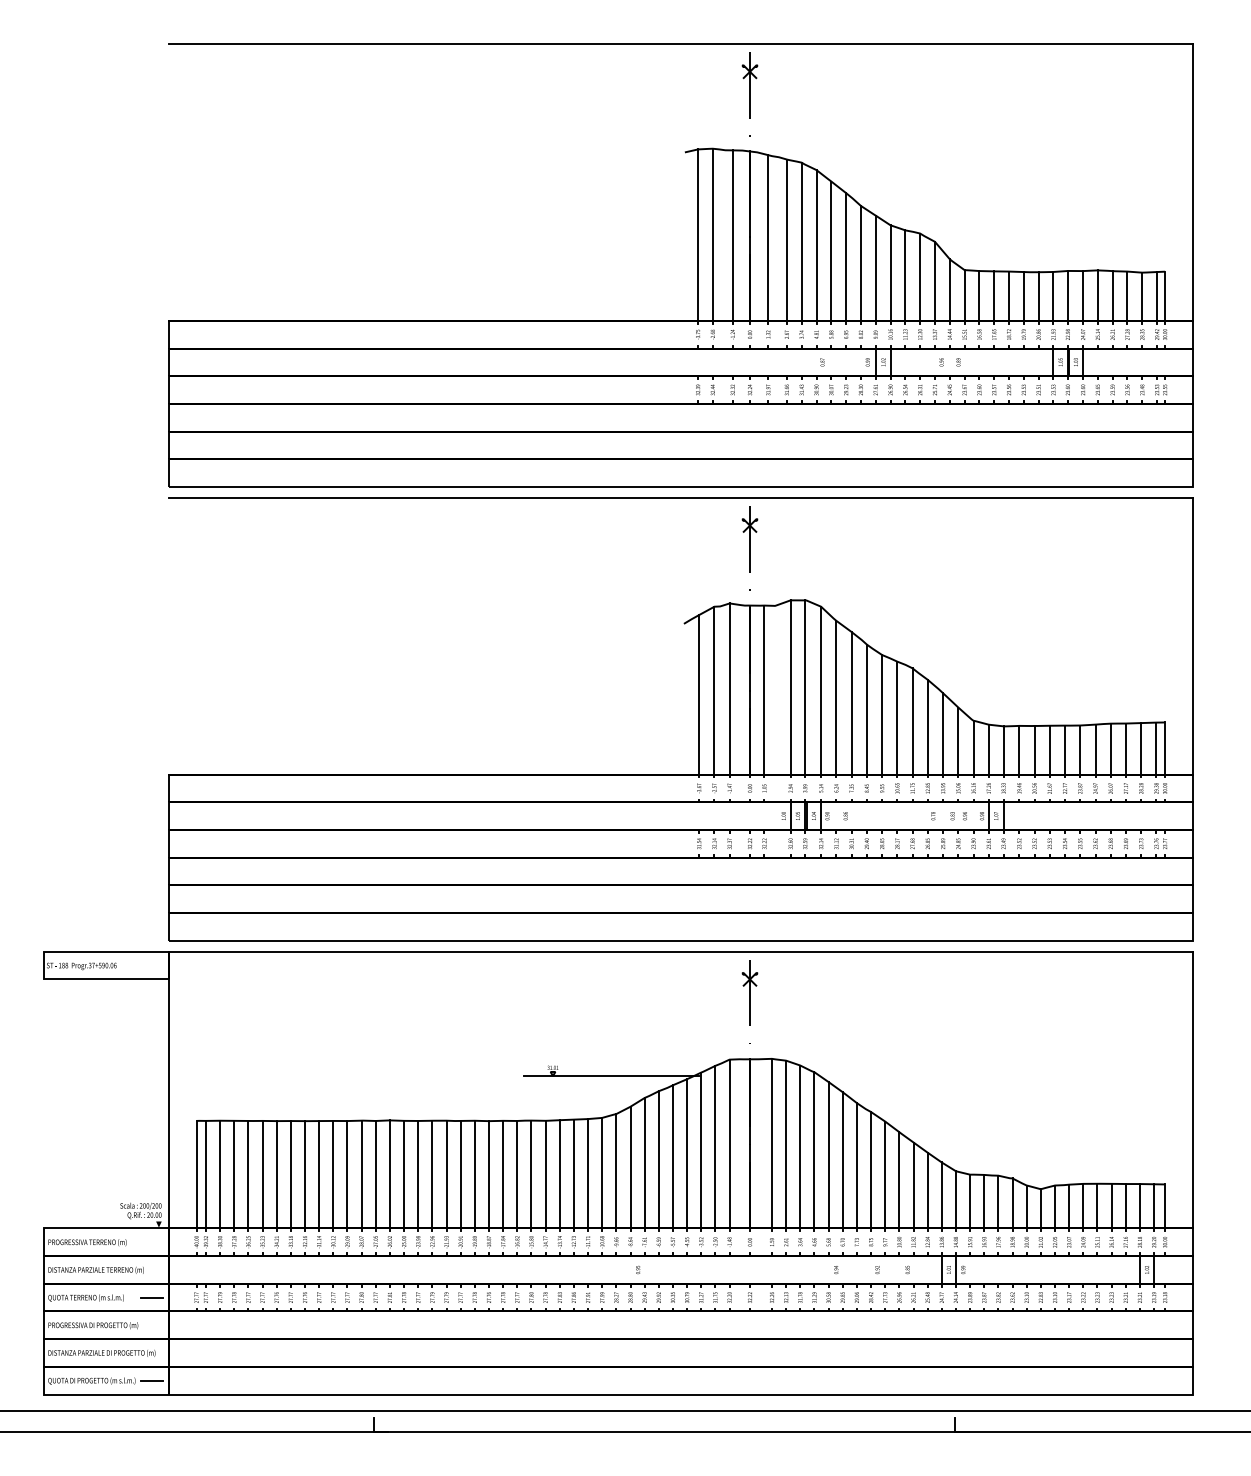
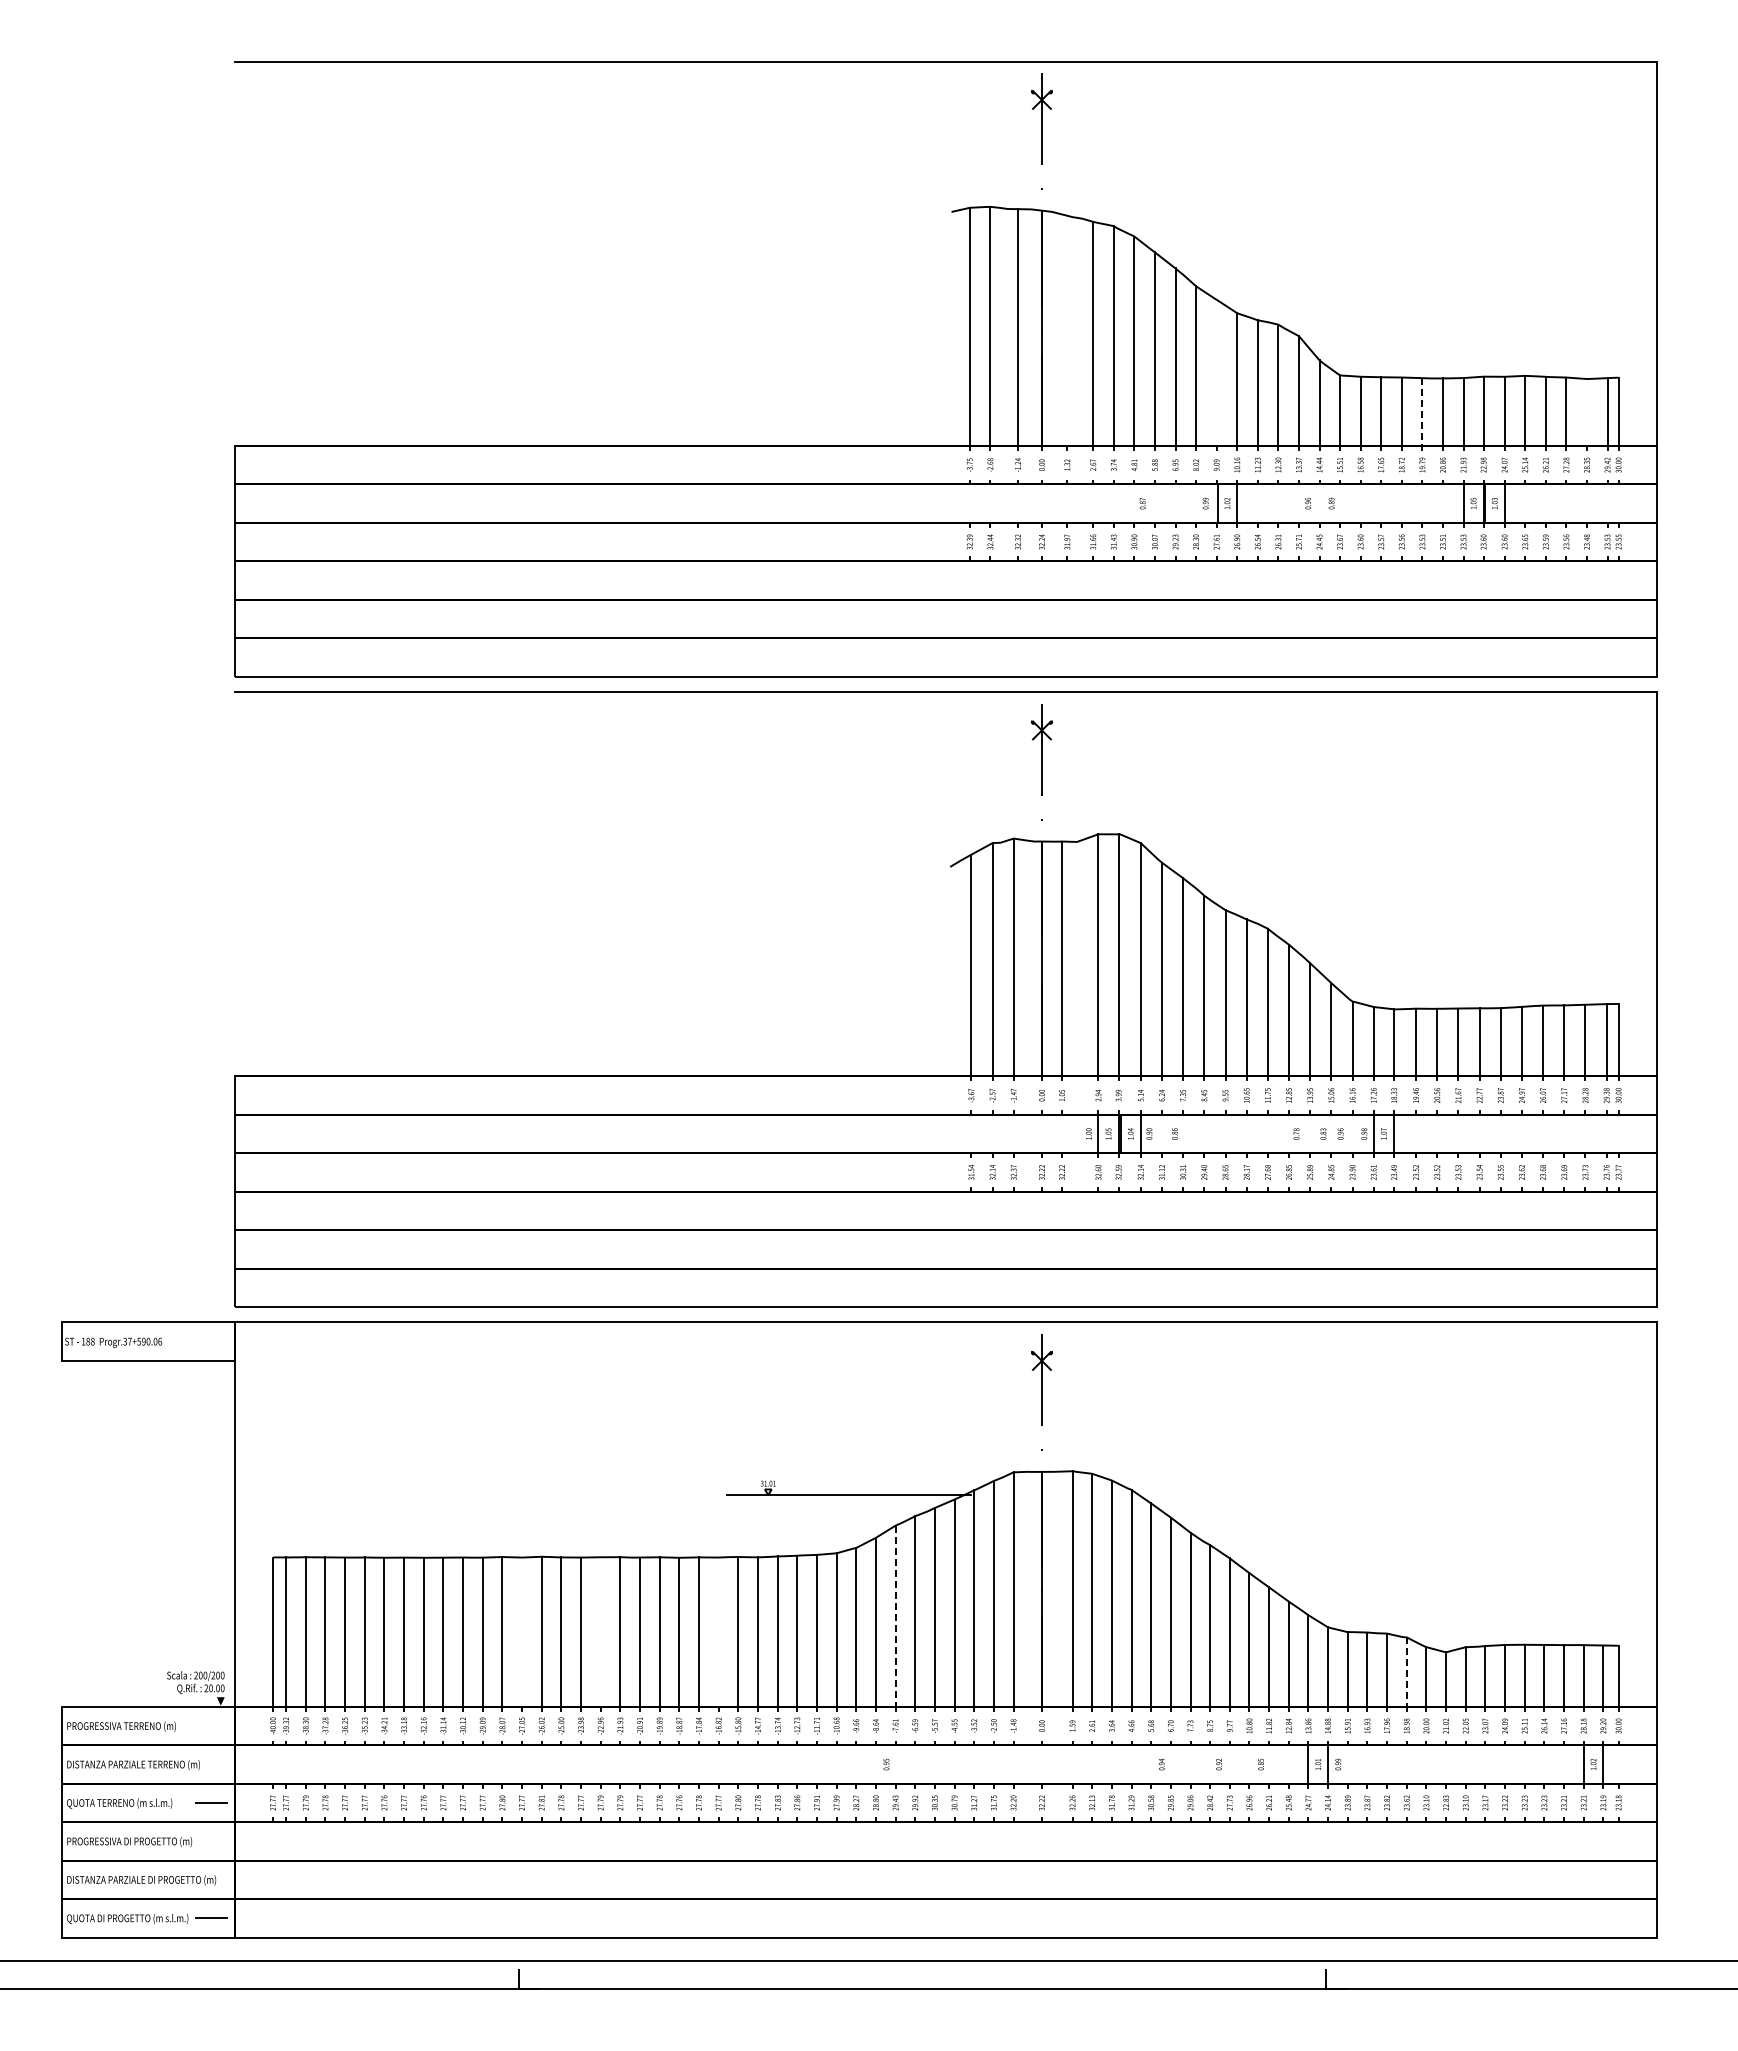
line: (768, 237) -> (1067, 330), removed
line: (875, 267) -> (1216, 372), removed
line: (1023, 296) -> (1422, 412), solid -> dashed
line: (1141, 296) -> (1586, 412), removed
line: (644, 1163) -> (895, 1616), solid -> dashed
line: (376, 1174) -> (522, 1631), removed
line: (432, 1174) -> (600, 1631), removed
line: (517, 1174) -> (718, 1631), removed
line: (1012, 1203) -> (1406, 1672), solid -> dashed

